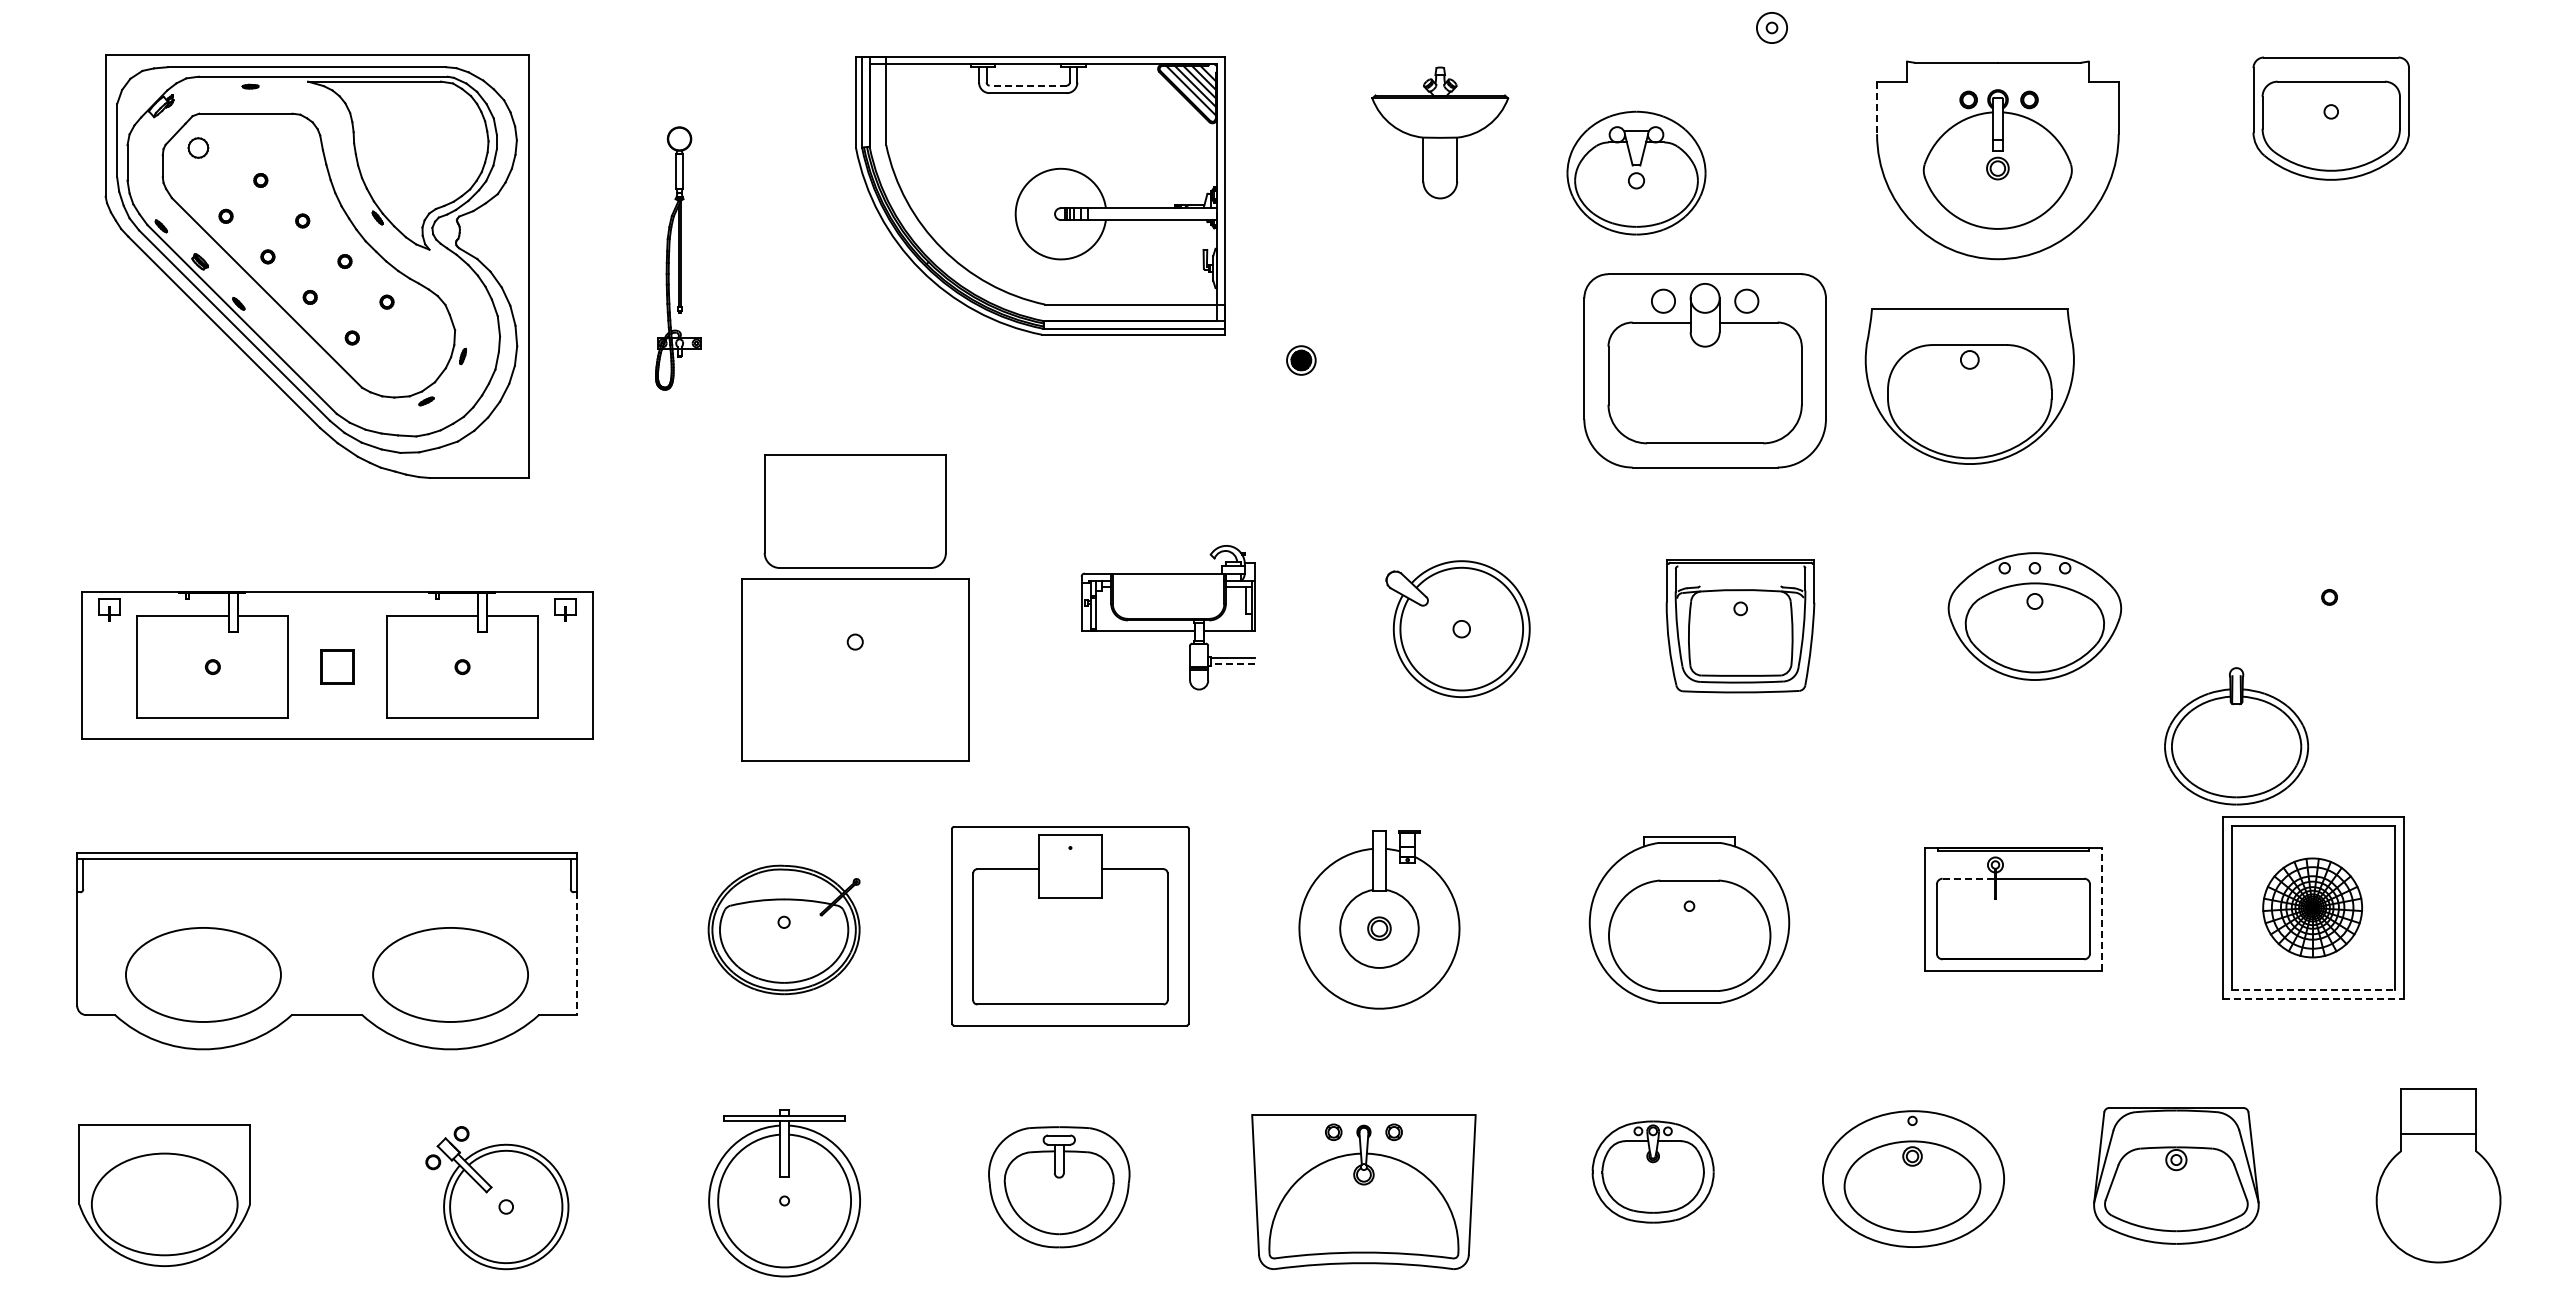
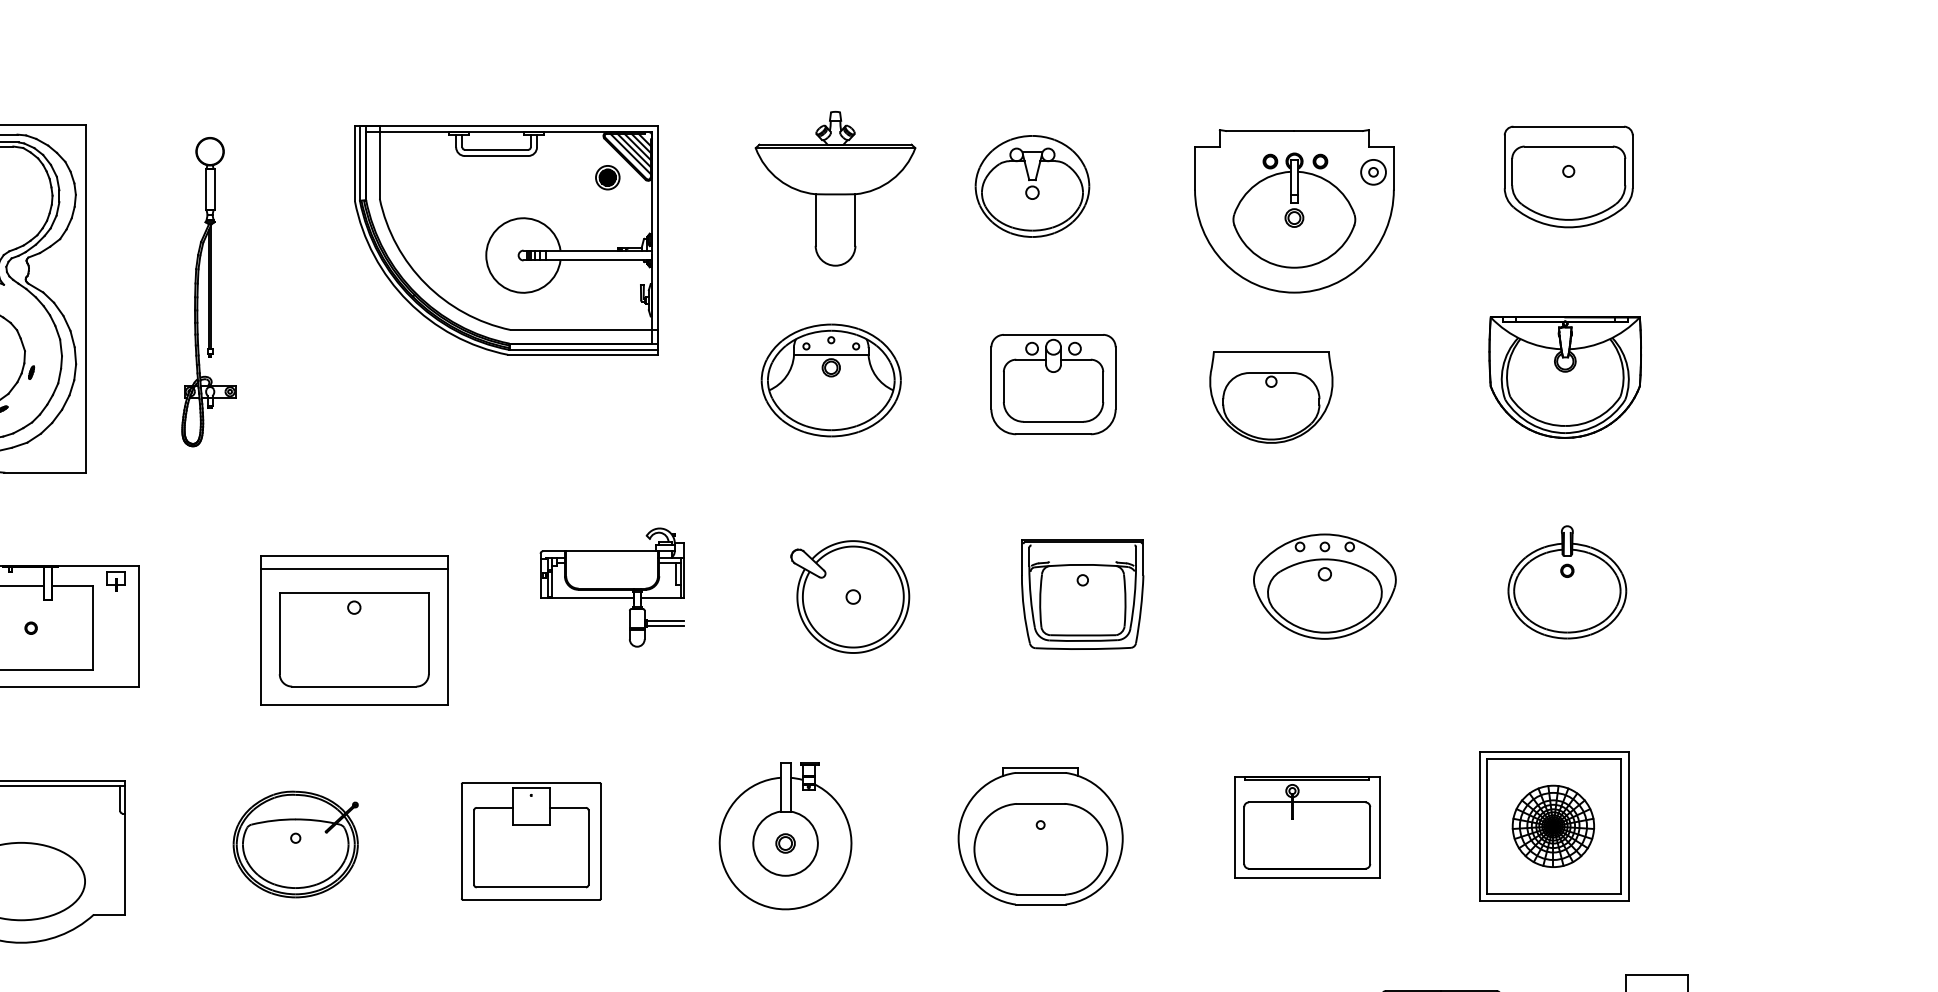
part: (1771, 27) -> (1373, 171), moved
line: (1028, 85) -> (496, 149), dashed -> solid
line: (1877, 108) -> (1195, 168), dashed -> solid
part: (1440, 132) -> (835, 188), size x1.43
part: (1636, 172) -> (1032, 185), moved
part: (678, 258) -> (208, 292), size x1.43
part: (1301, 360) -> (607, 177), moved
part: (2327, 362) -> (1565, 377), added
part: (1434, 365) -> (830, 380), added
part: (1704, 370) -> (1053, 384), size x0.62
part: (1969, 386) -> (1271, 397), size x0.71
part: (854, 511) -> (353, 640), moved
line: (855, 594) -> (354, 568), added
line: (1232, 664) -> (664, 626), dashed -> solid
part: (2236, 736) -> (1567, 582), moved
line: (1969, 878) -> (1271, 802), dashed -> solid
line: (2101, 909) -> (1379, 827), dashed -> solid
part: (1070, 925) -> (531, 840), size x0.71
line: (576, 954) -> (124, 864), dashed -> solid
line: (2313, 989) -> (1554, 893), dashed -> solid
line: (2313, 998) -> (1554, 900), dashed -> solid

